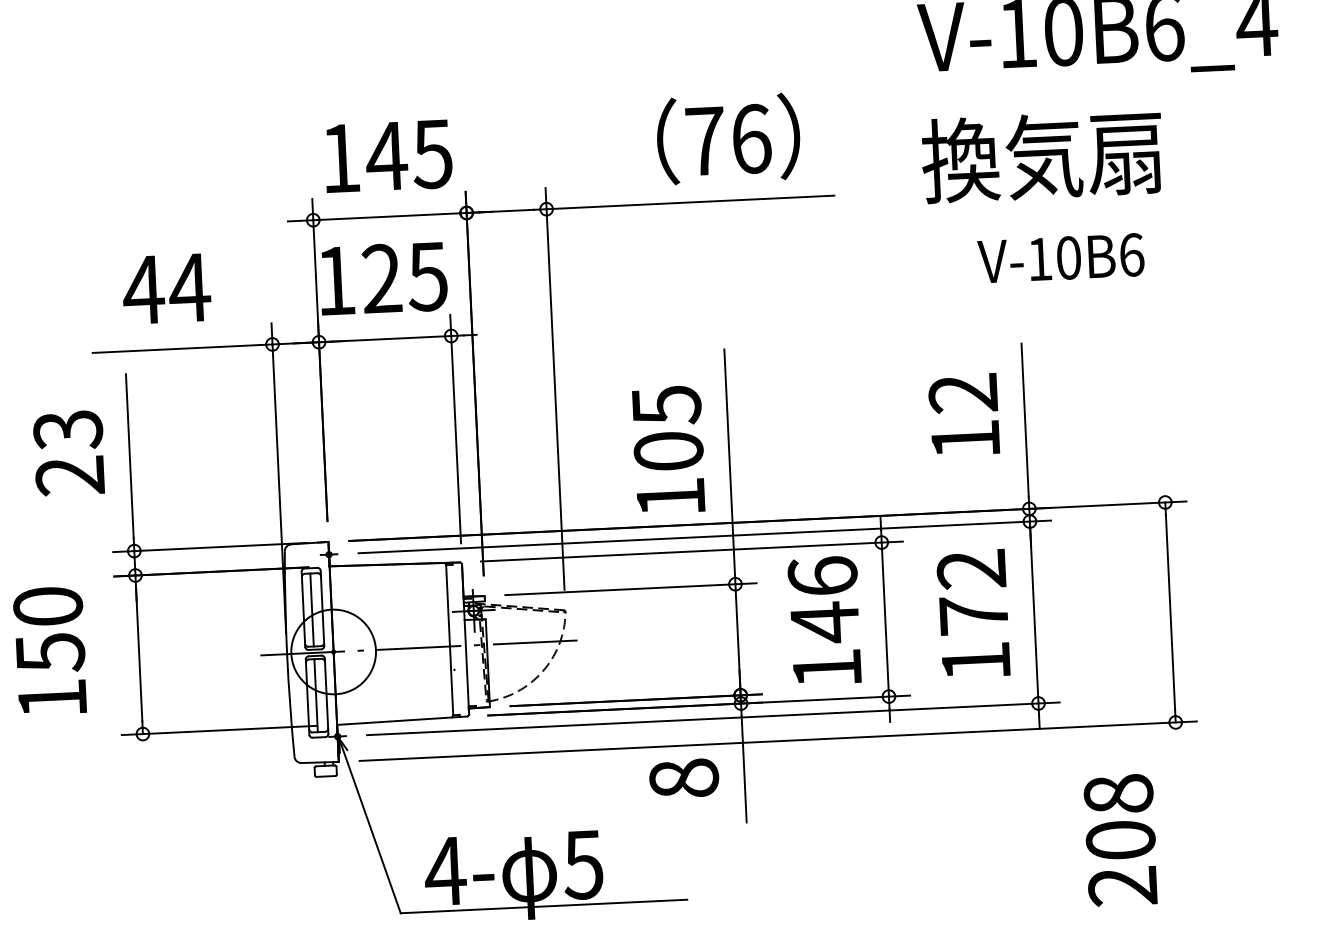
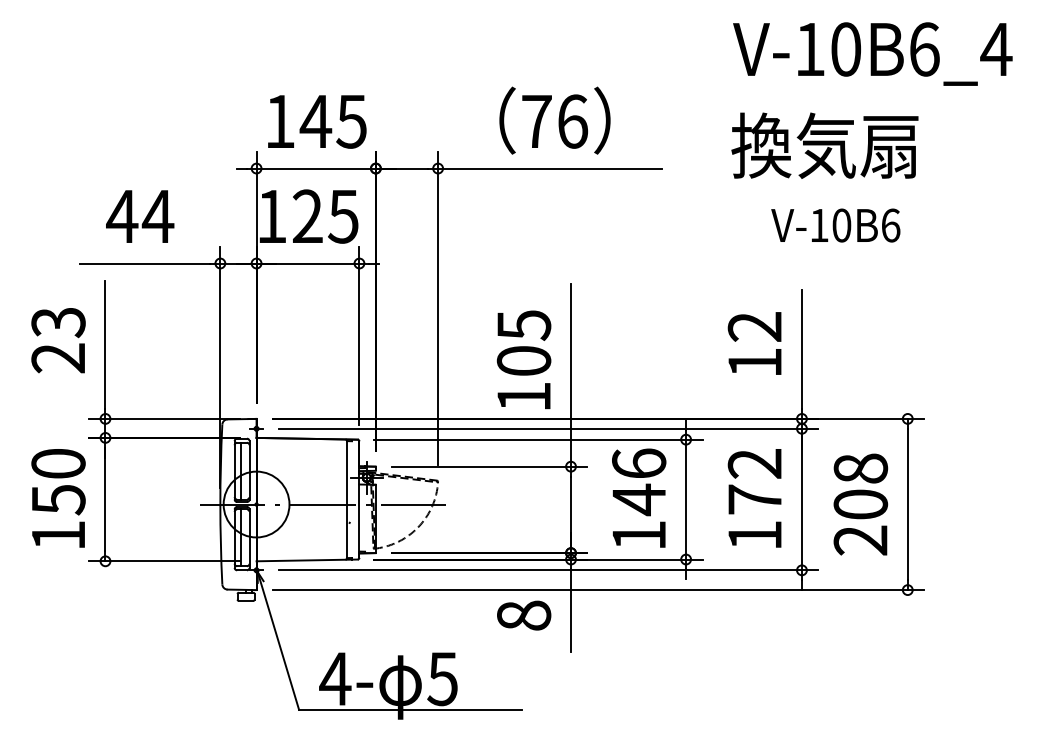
text: (727, 138) -> (554, 120), moved
text: (50, 651) -> (58, 498), moved
text: (1120, 840) -> (860, 504), moved

